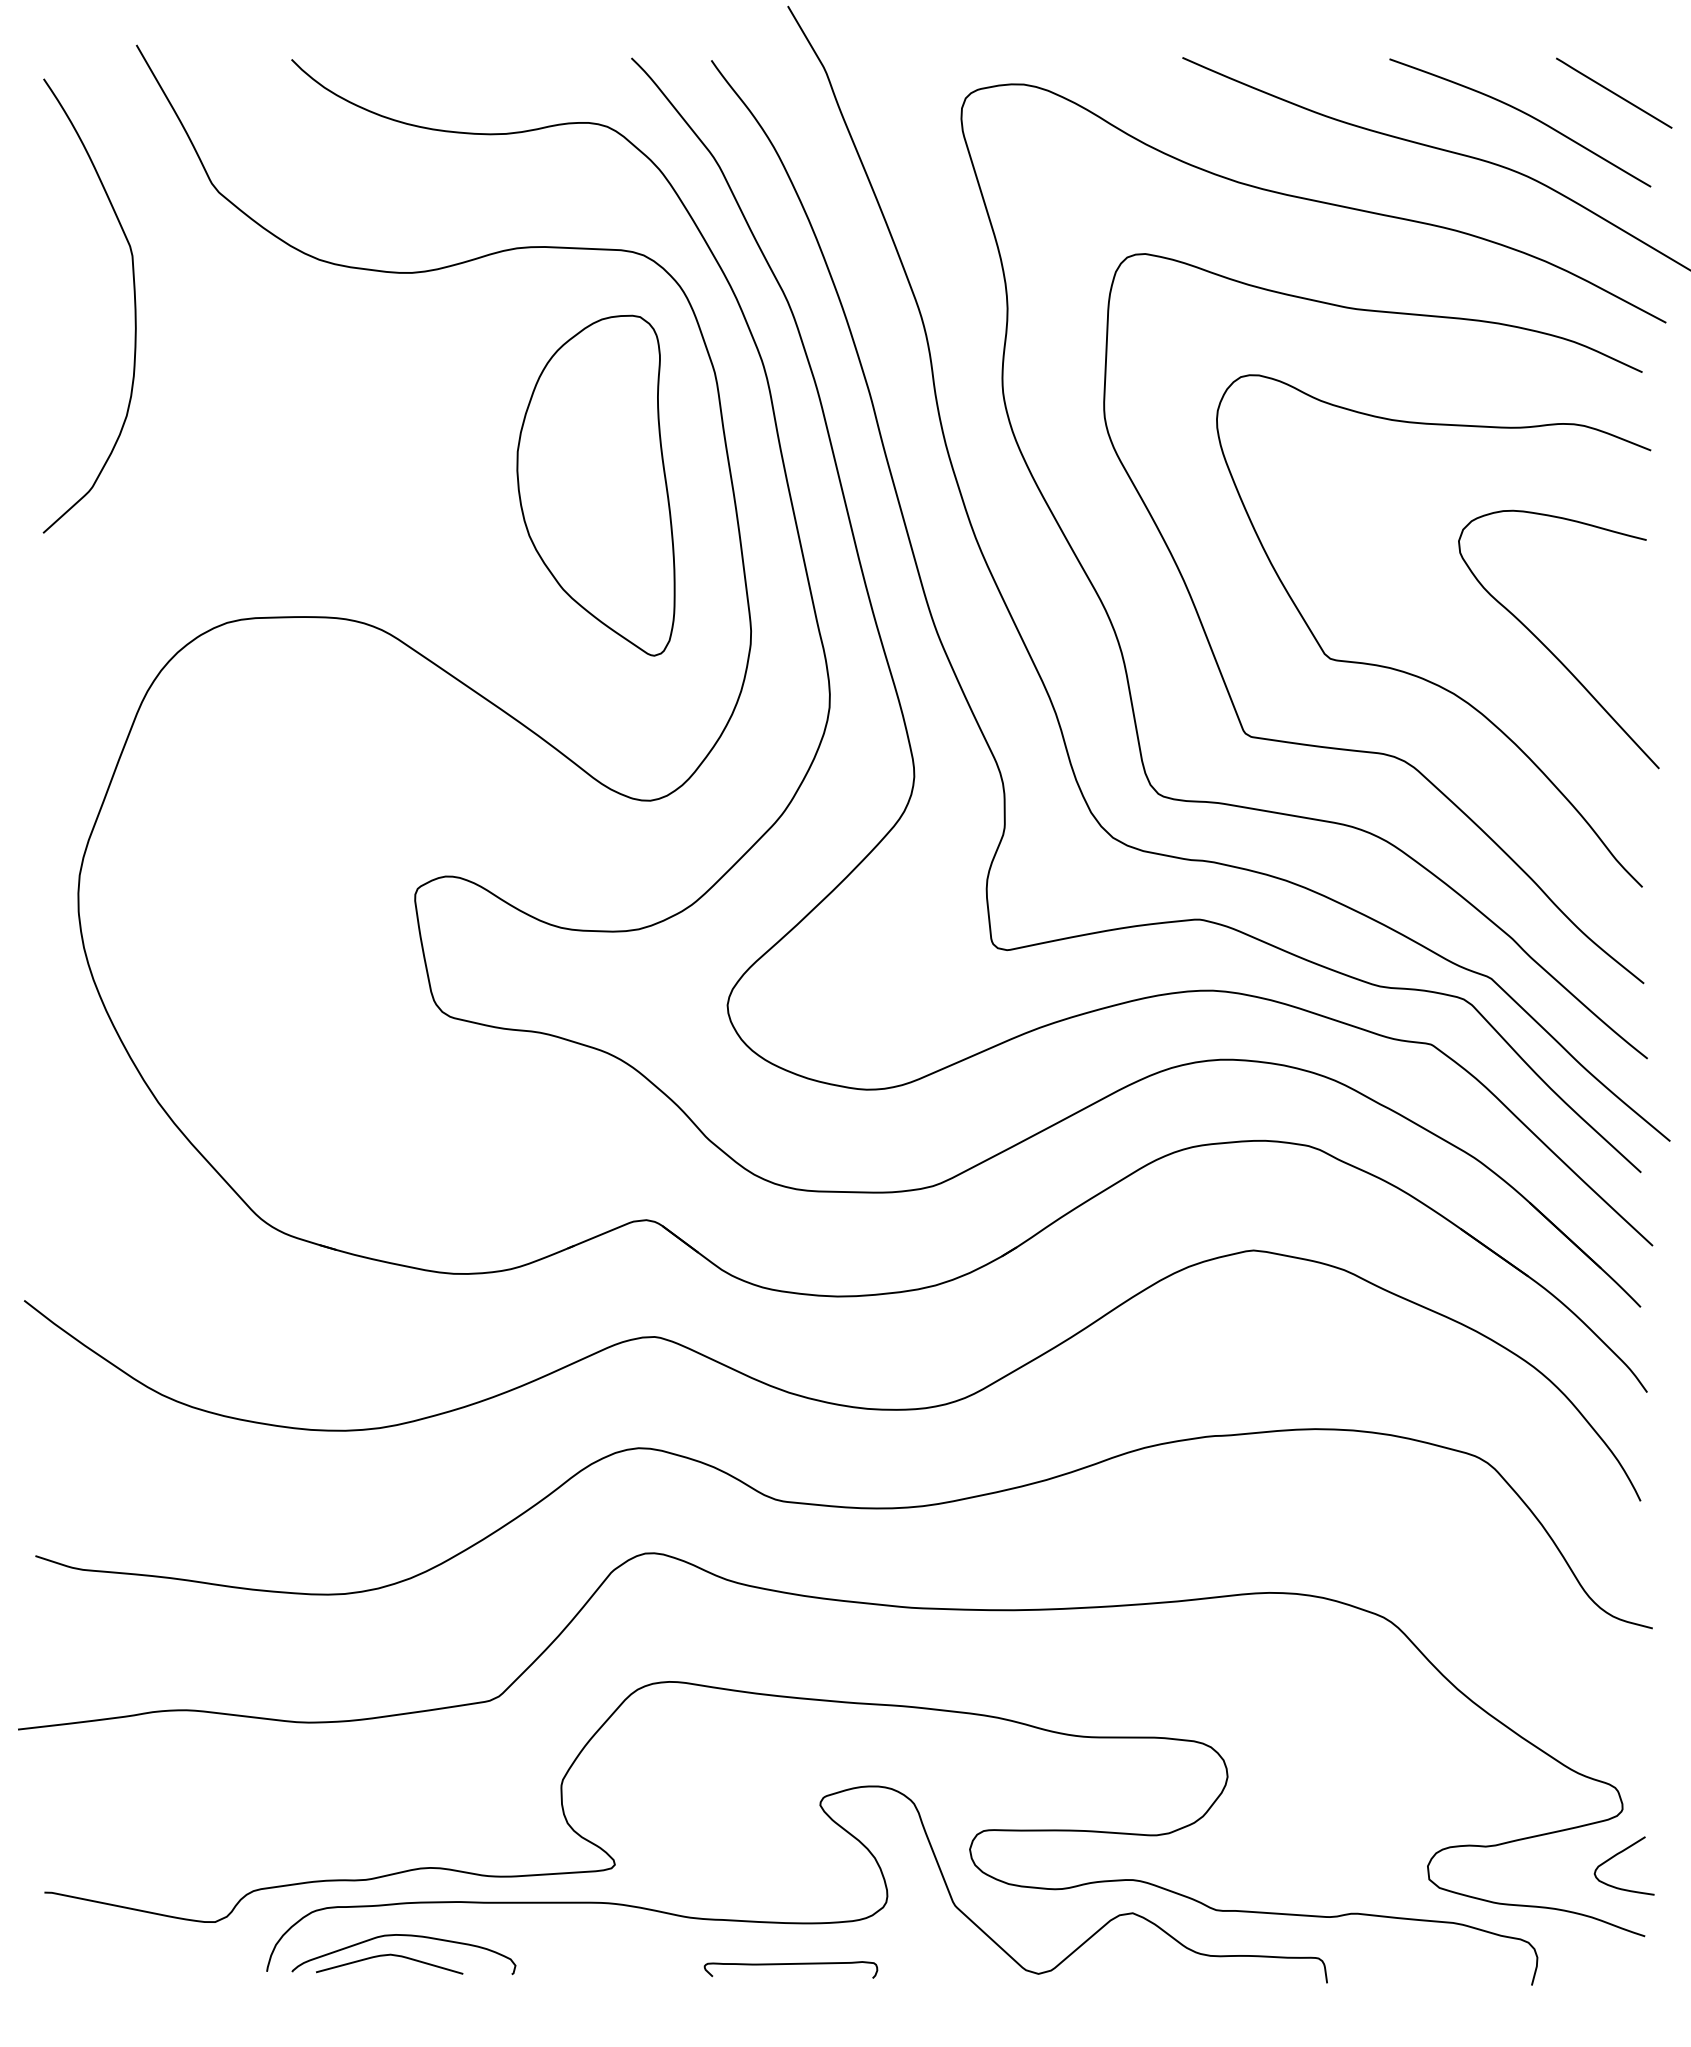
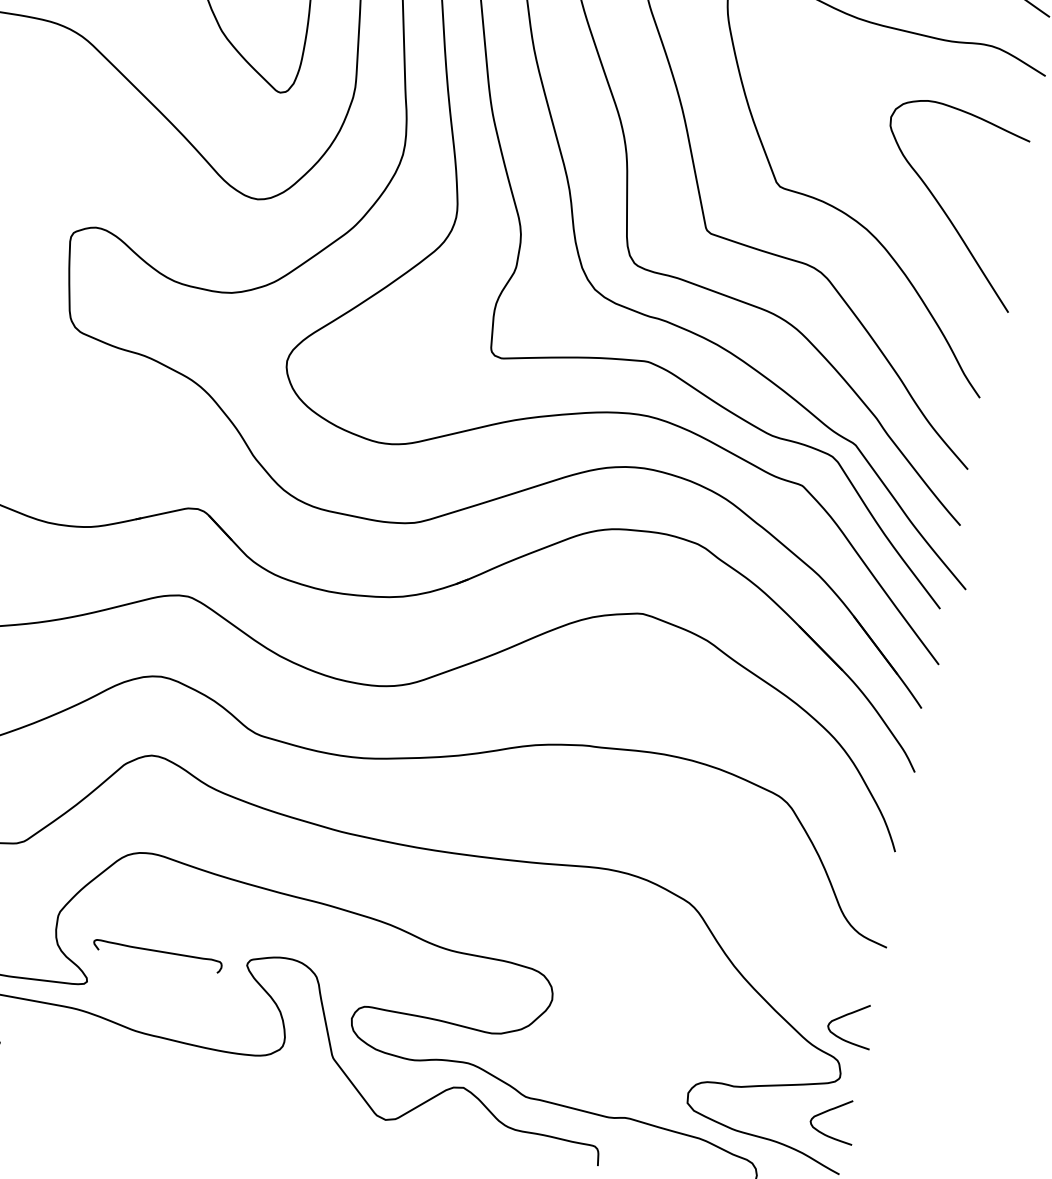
curve: (1617, 1726) -> (847, 1015), added
curve: (790, 1964) -> (158, 951), moved

